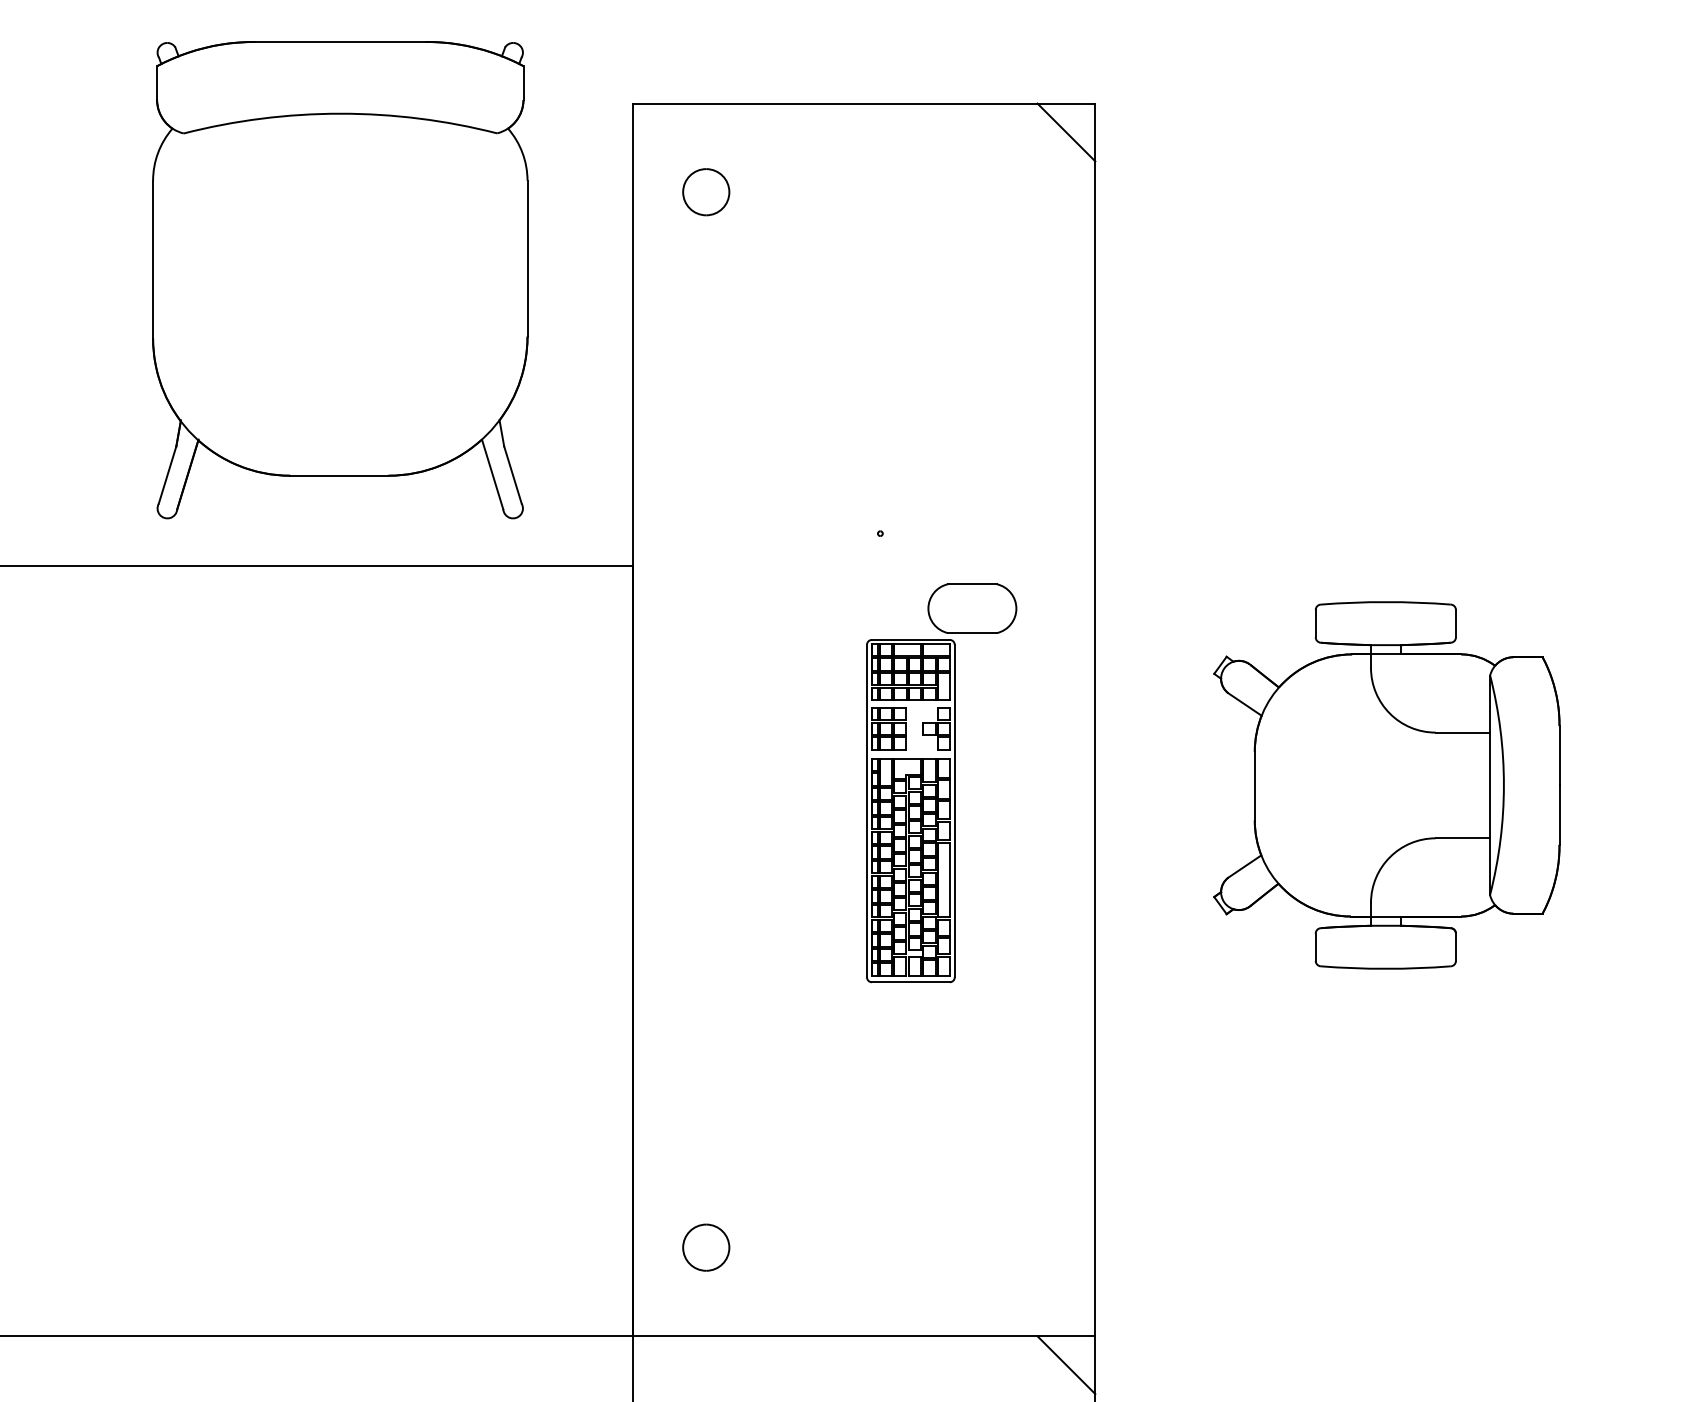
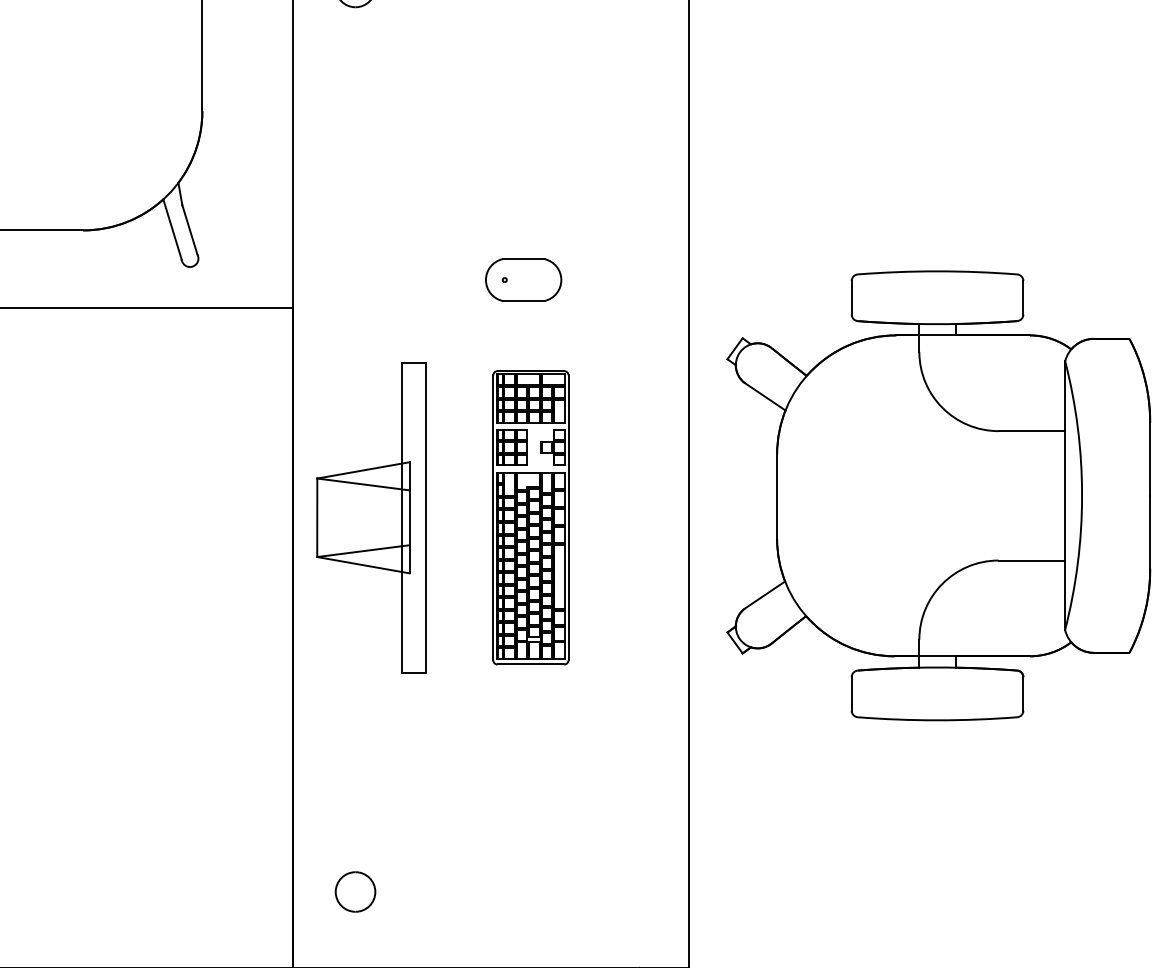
part: (972, 608) -> (523, 279), moved
part: (1386, 785) -> (938, 495), size x1.43
part: (724, 810) -> (371, 517), added

